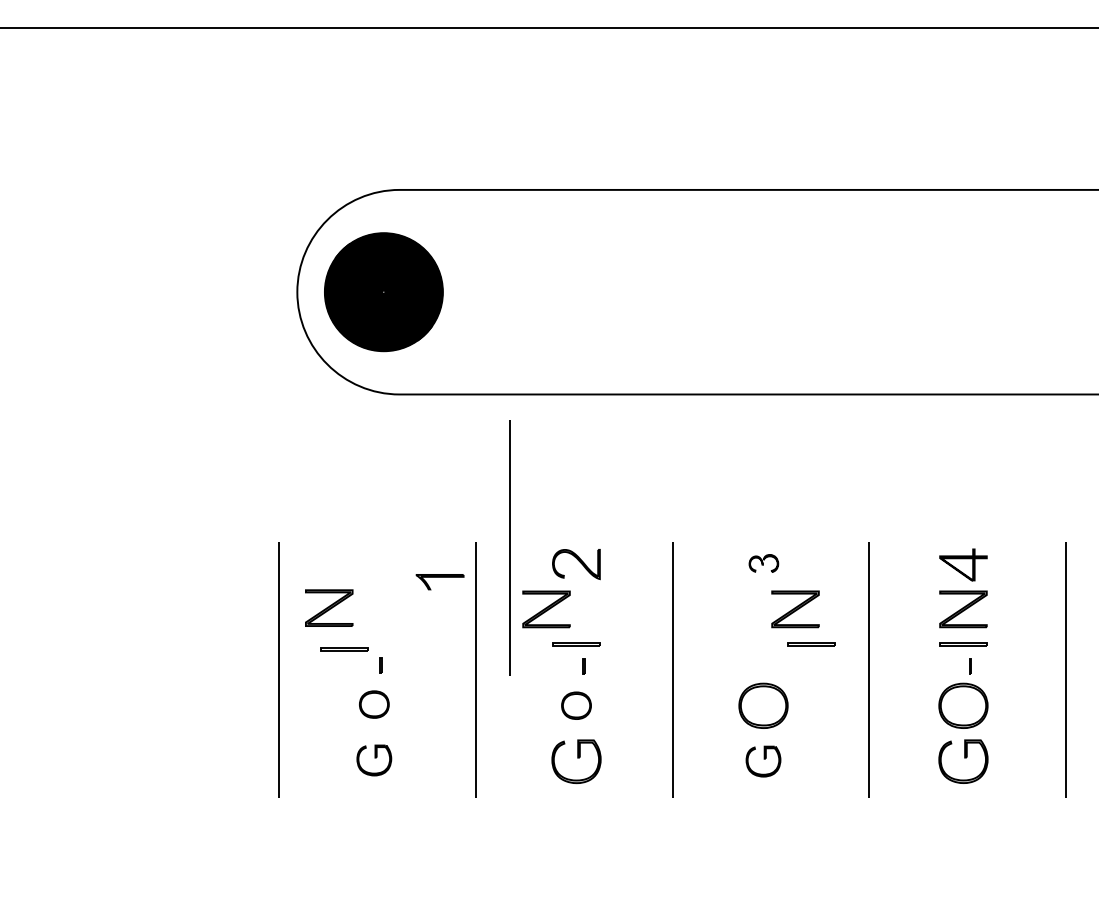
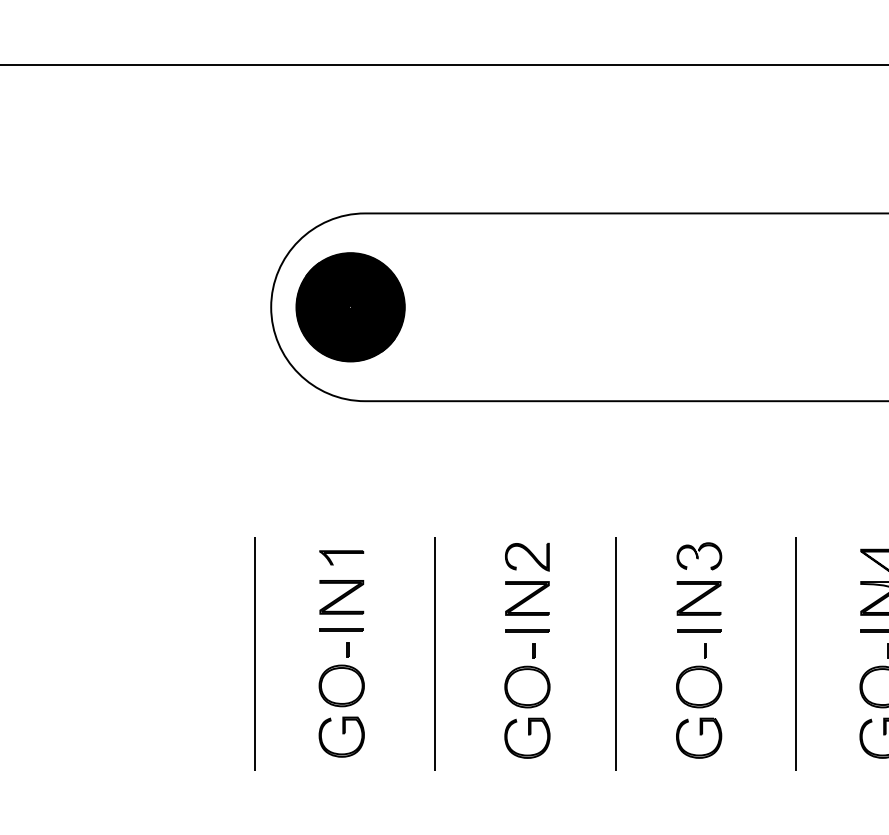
line: (509, 547) -> (465, 541), removed
part: (763, 563) -> (699, 556), size x1.67
part: (439, 582) -> (341, 558), moved
part: (329, 607) -> (342, 596), moved
part: (546, 609) -> (527, 598), moved
part: (795, 609) -> (699, 598), moved
line: (811, 643) -> (699, 629), moved
line: (344, 648) -> (342, 628), moved
line: (770, 666) -> (705, 650), added
part: (374, 704) -> (342, 685), size x1.67
part: (576, 705) -> (527, 686), size x1.67
part: (374, 760) -> (342, 737), size x1.43
part: (763, 761) -> (699, 738), size x1.43

